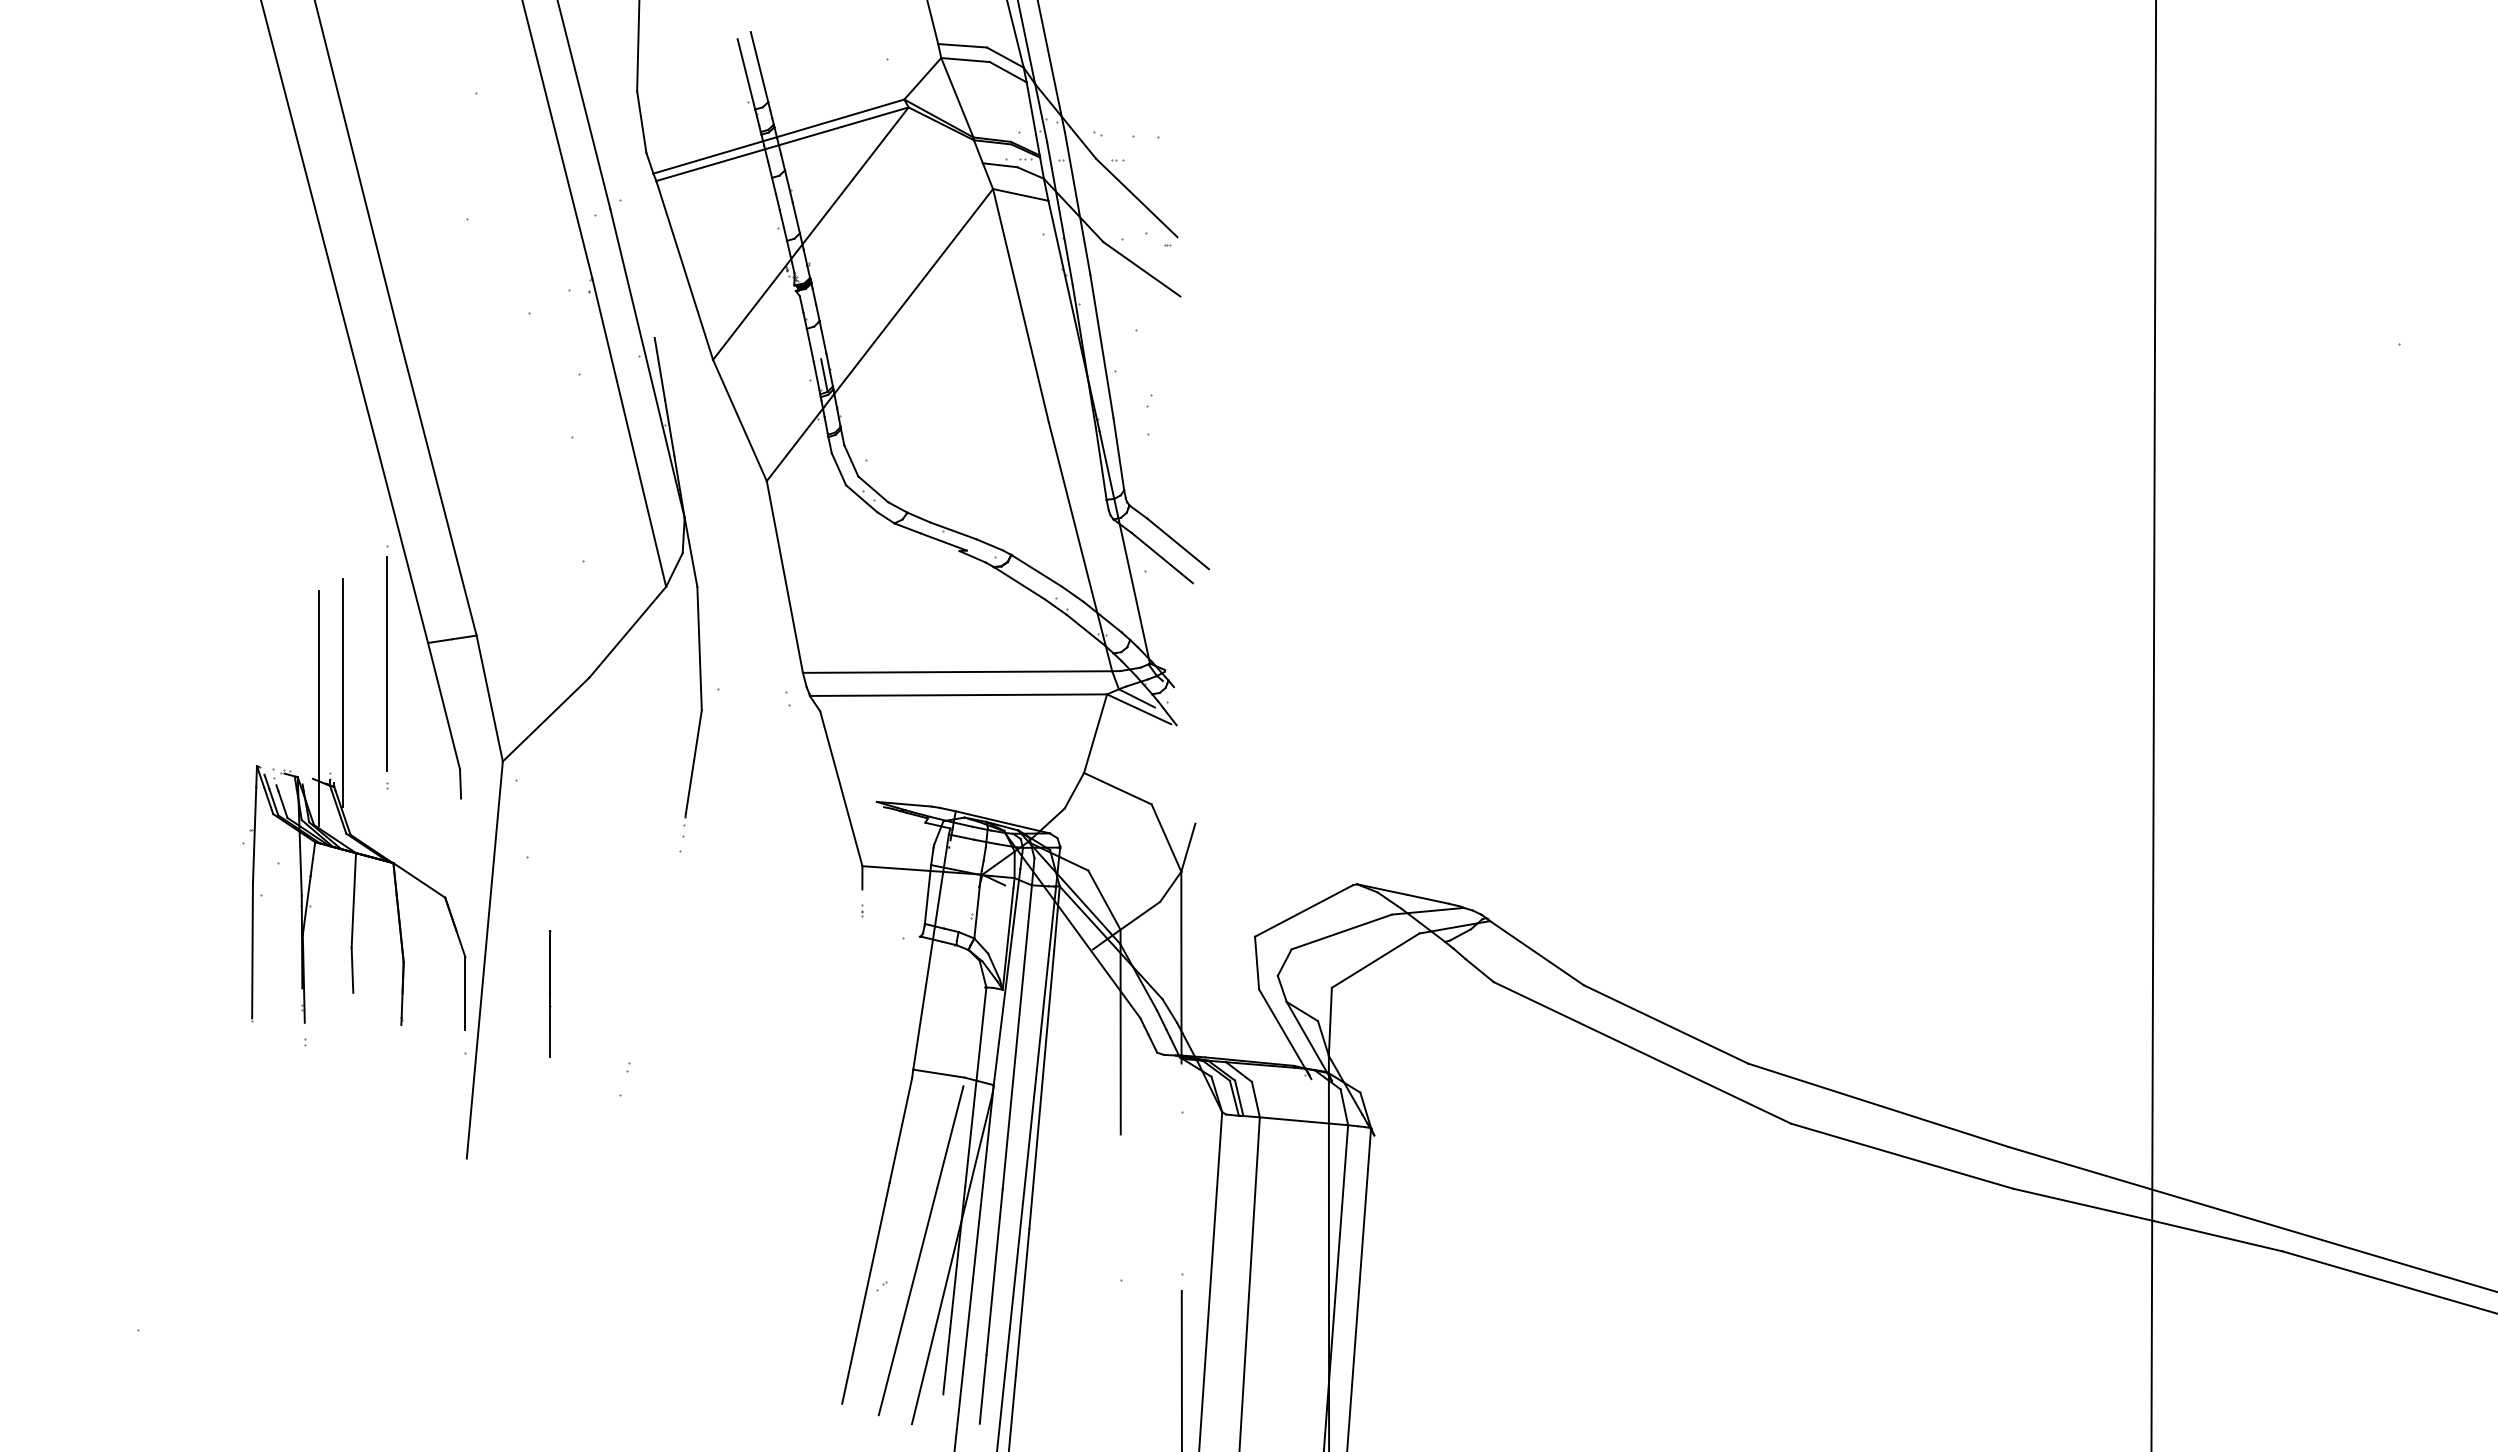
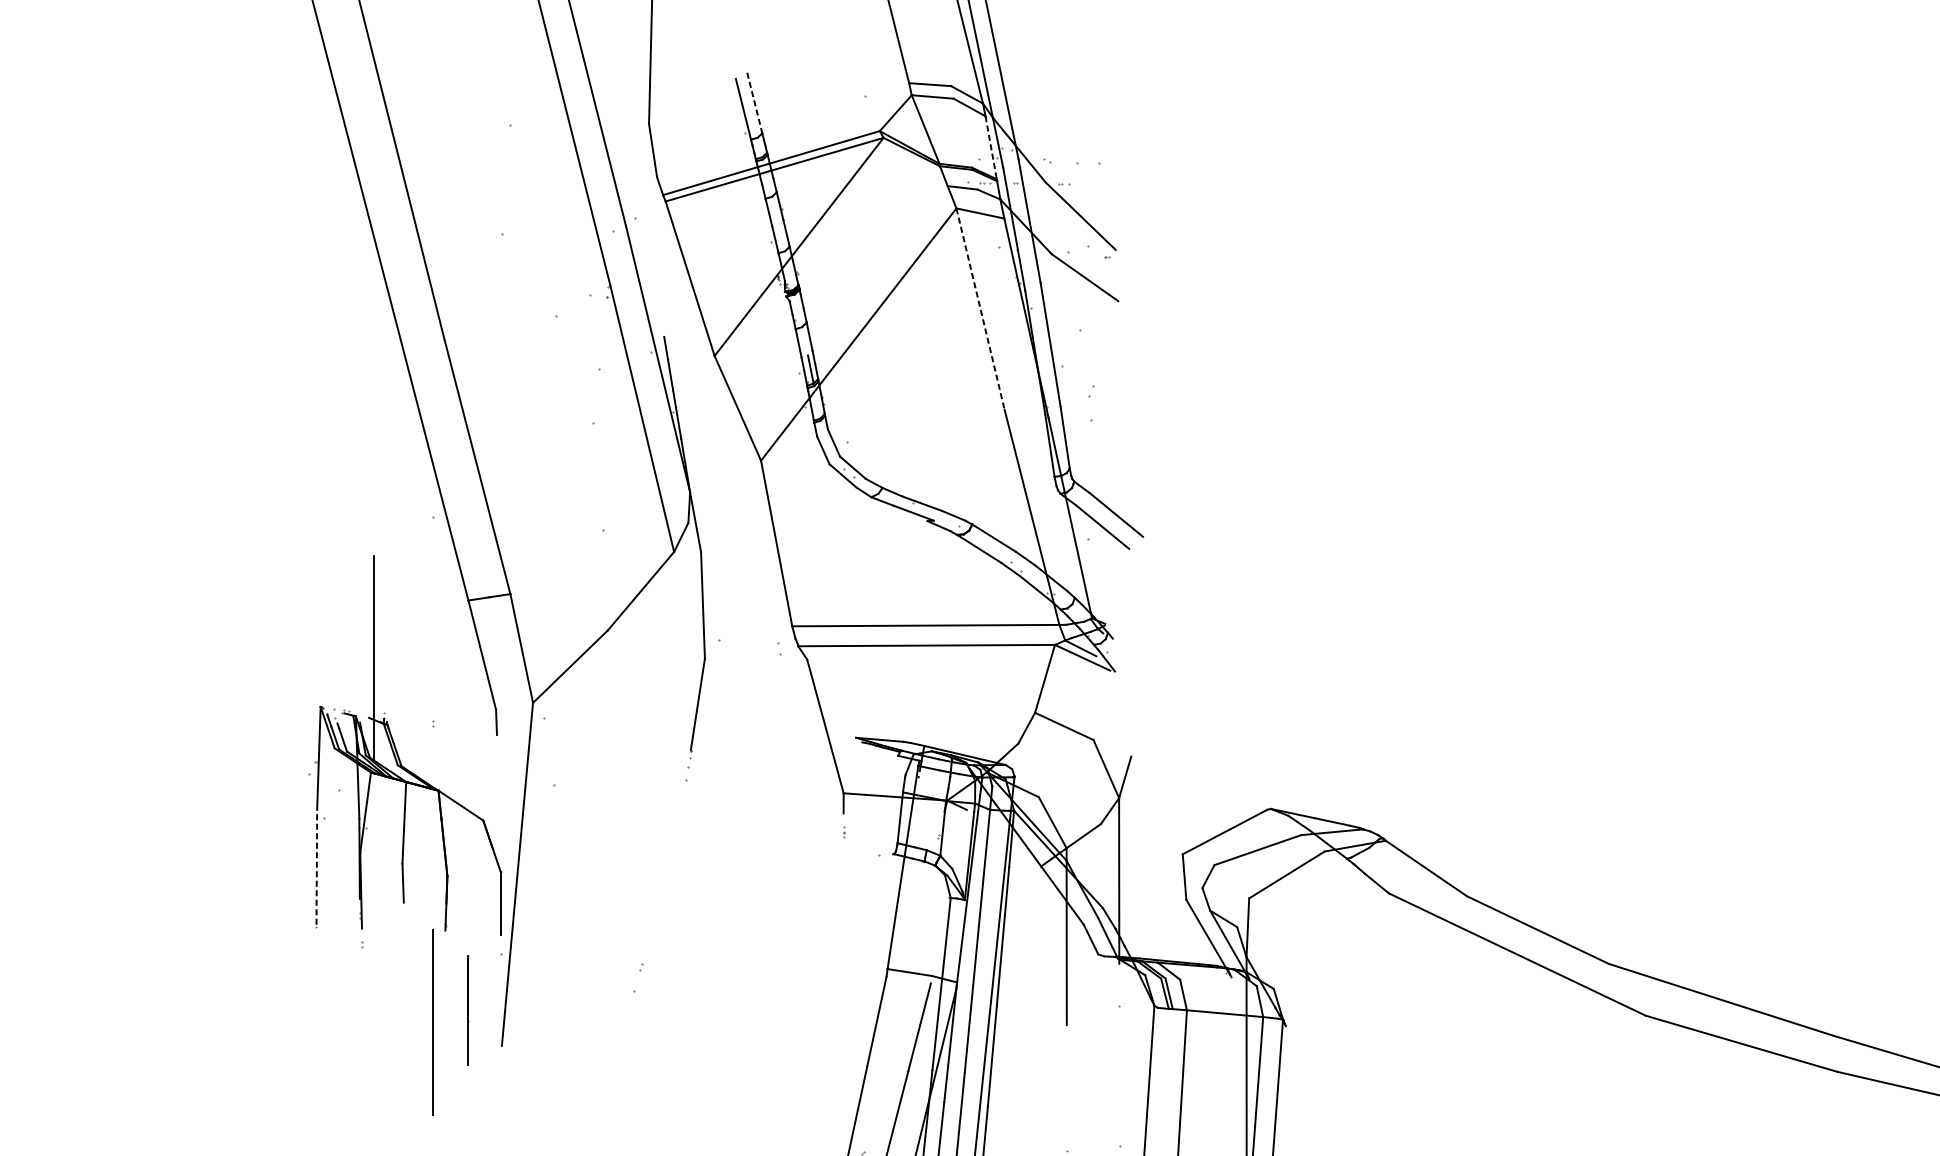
line: (759, 67) -> (754, 103), solid -> dashed
line: (1033, 119) -> (991, 148), solid -> dashed
line: (1020, 305) -> (980, 308), solid -> dashed
line: (386, 663) -> (432, 1022), moved
line: (343, 692) -> (395, 643), removed
line: (252, 950) -> (316, 866), solid -> dashed
line: (550, 993) -> (467, 1010), moved

